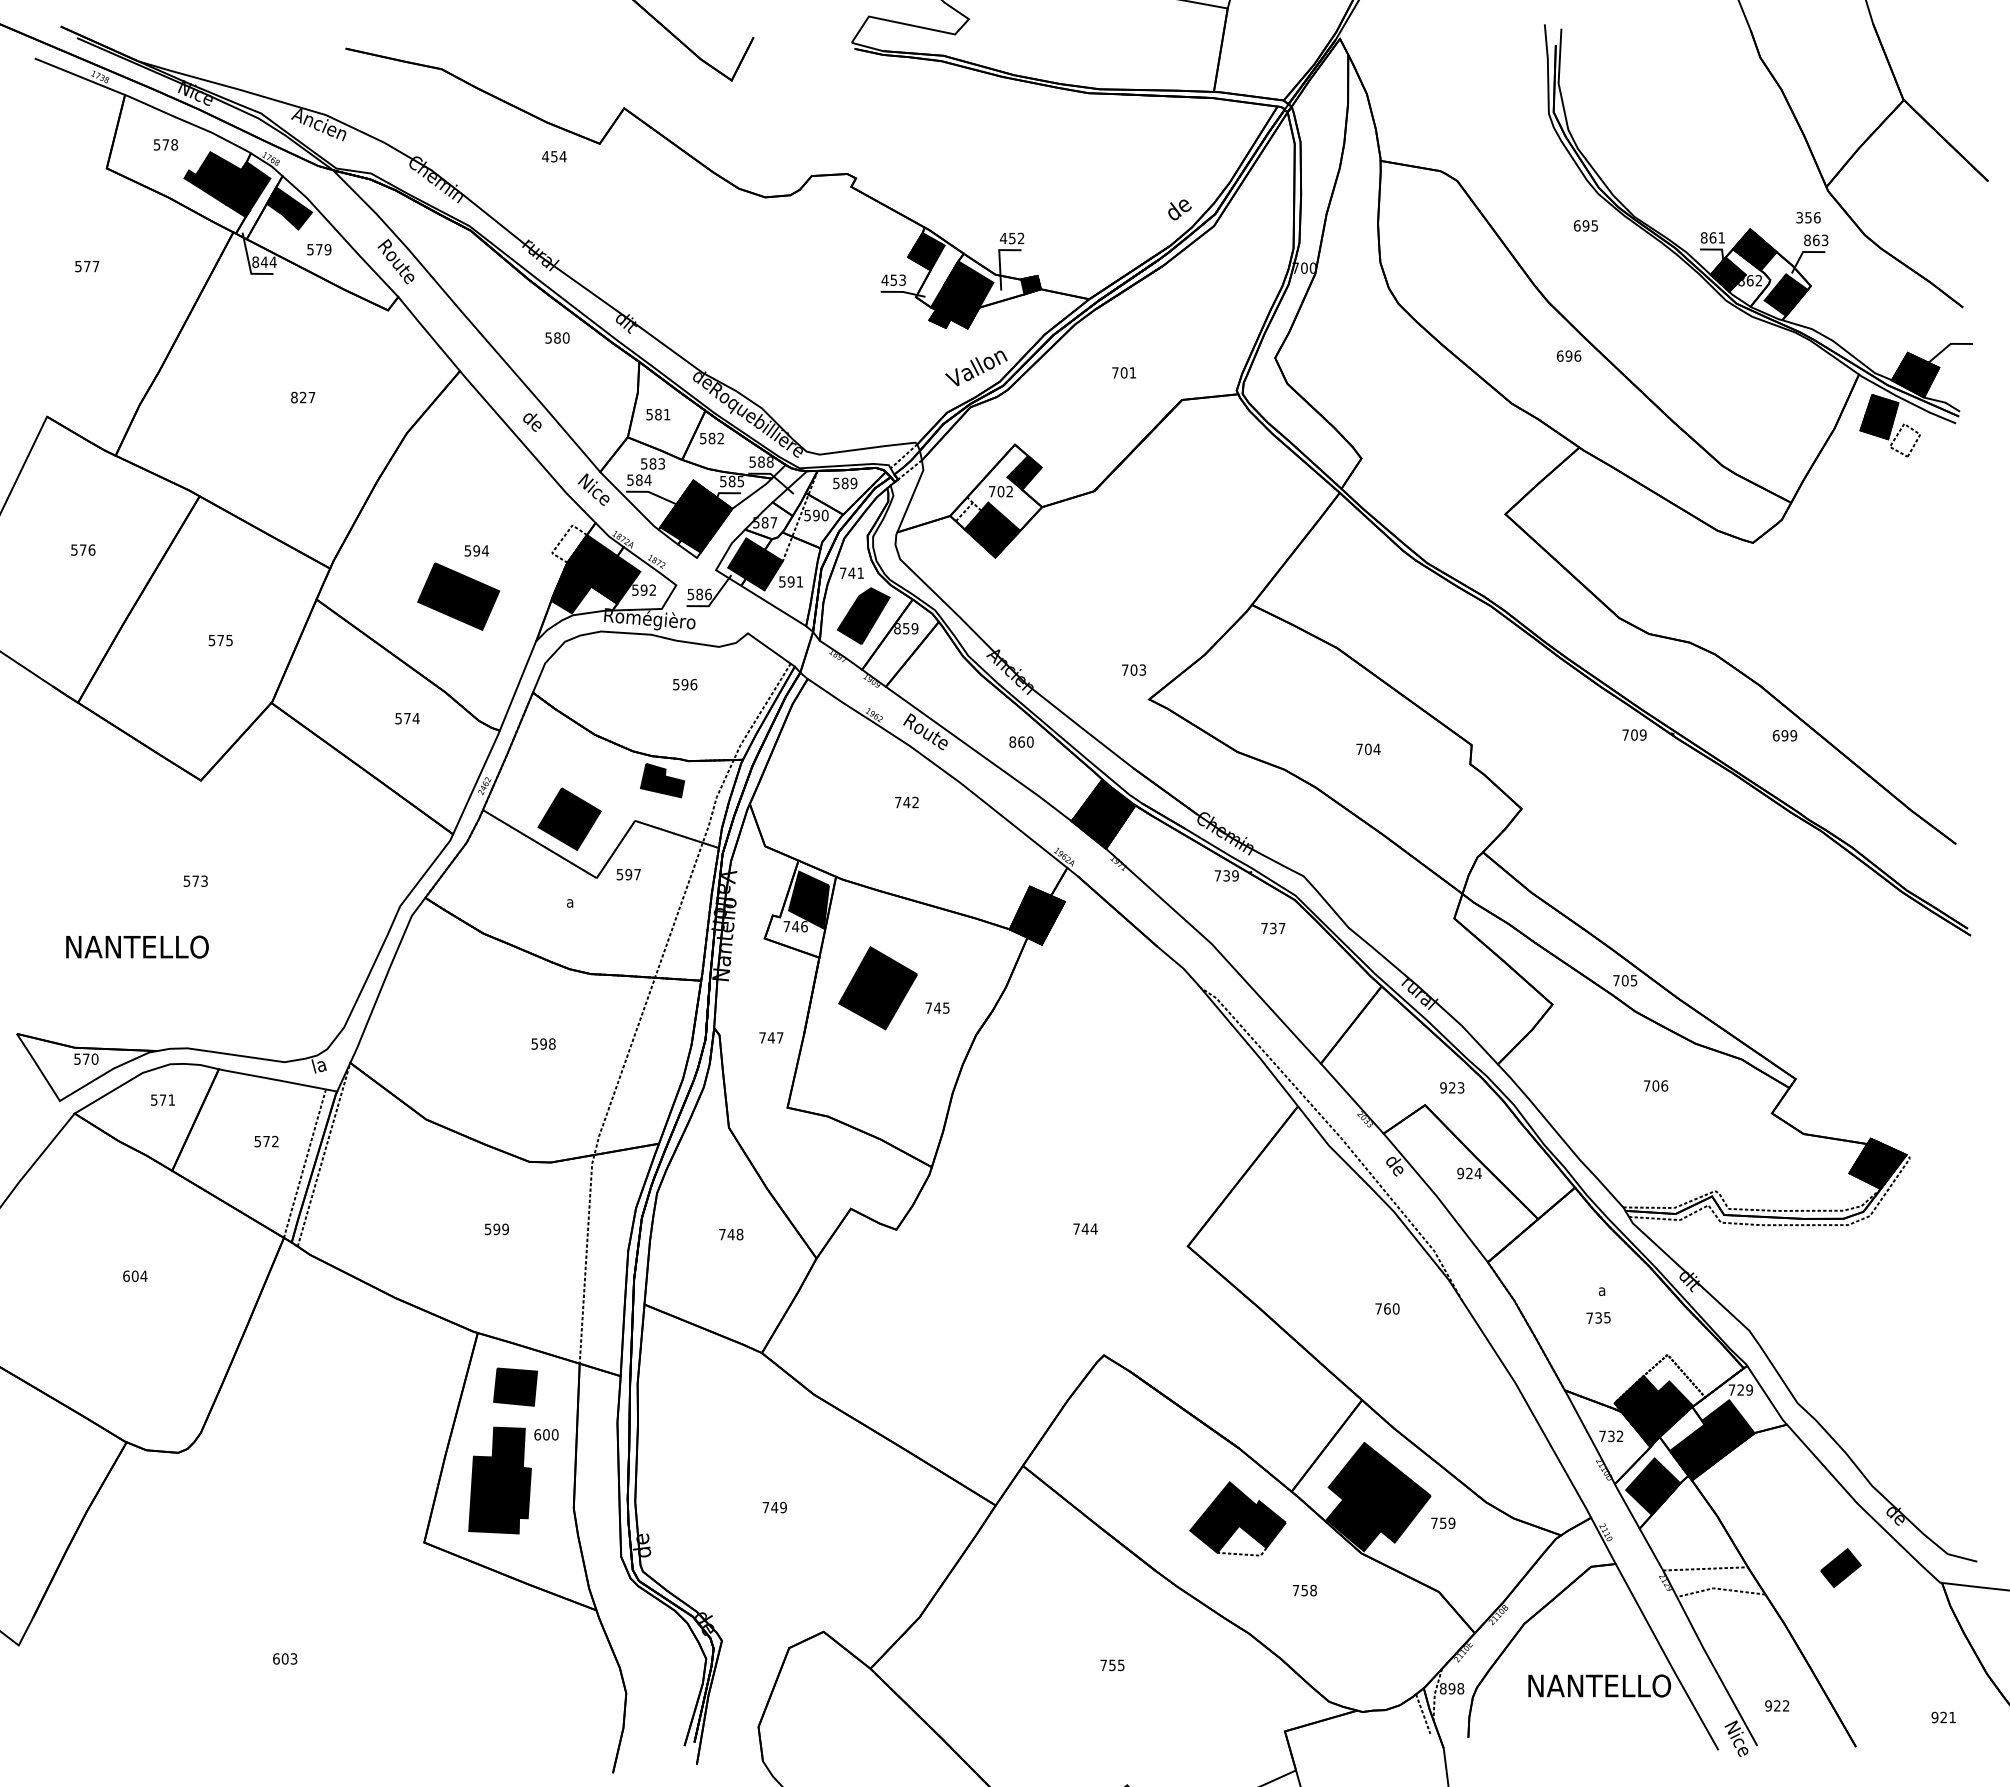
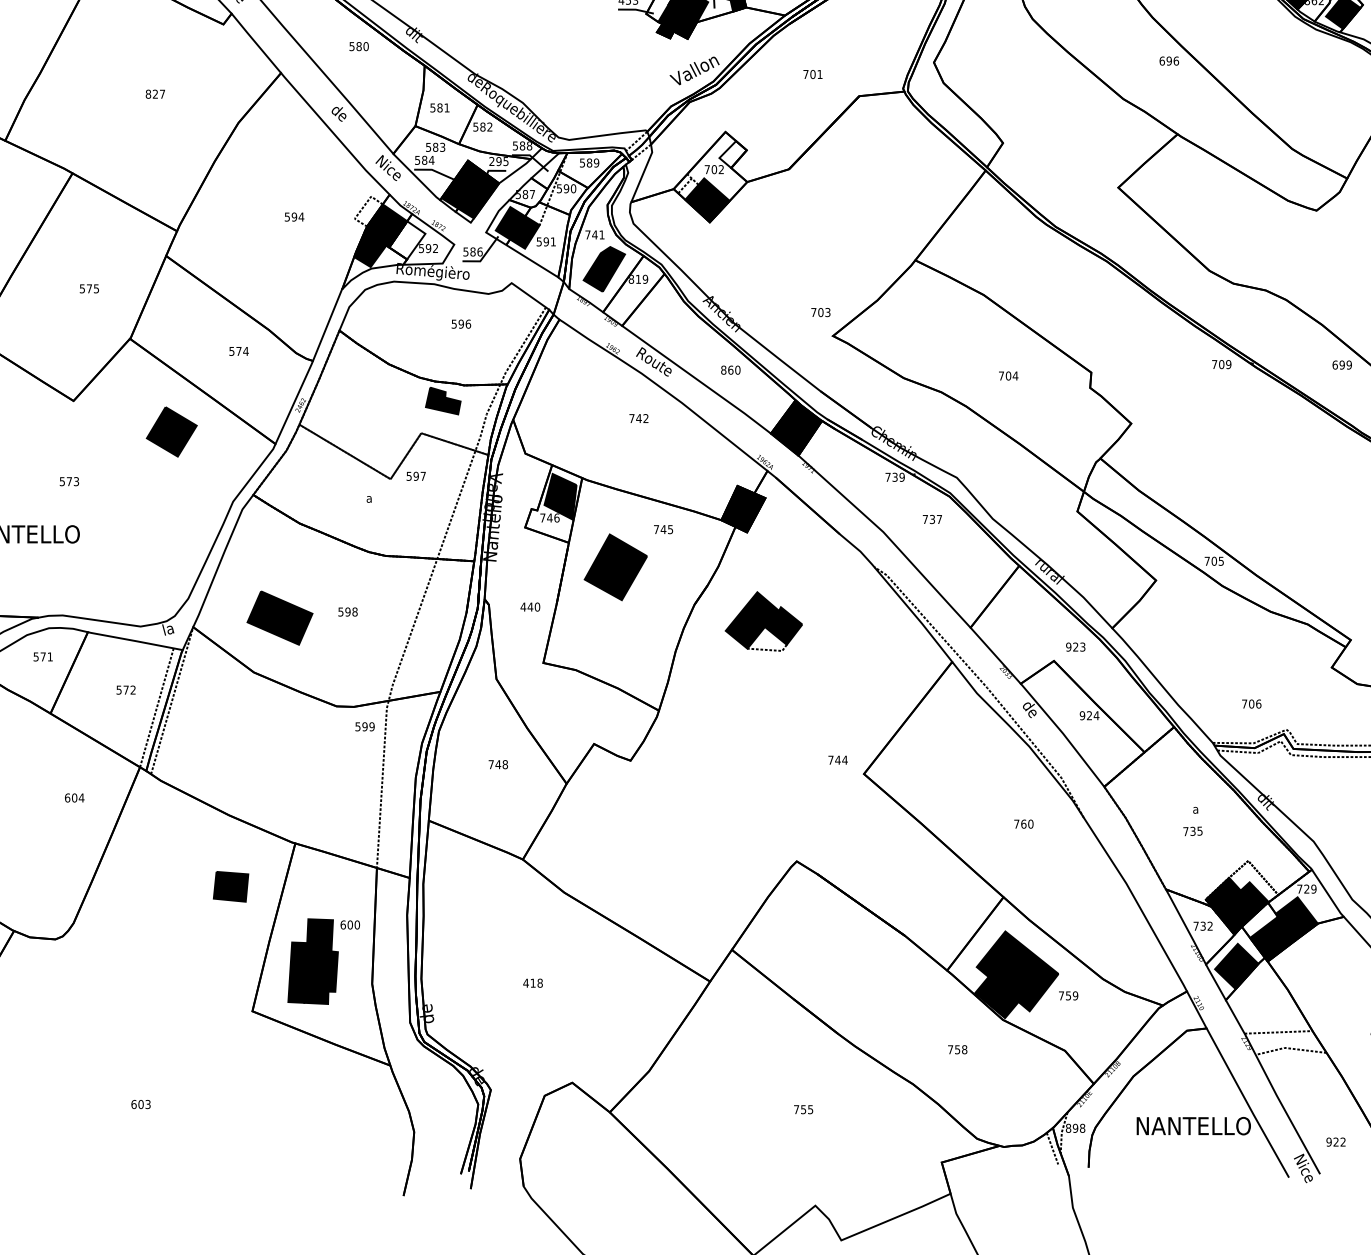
fill: (1024, 472) -> (733, 154), removed
text: (727, 481) -> (495, 161), 585 -> 295
fill: (617, 579) -> (407, 239), removed
part: (458, 596) -> (279, 617), moved
text: (906, 628) -> (638, 279), 859 -> 819
part: (569, 818) -> (171, 431), moved
text: (937, 1007) -> (663, 529), moved
text: (771, 1037) -> (530, 606), 747 -> 440
text: (1656, 1085) -> (1252, 703), moved
text: (1085, 1228) -> (838, 759), moved
text: (496, 1229) -> (364, 726), moved
text: (135, 1275) -> (74, 797), moved
part: (515, 1386) -> (231, 886), moved
text: (774, 1507) -> (532, 983), 749 -> 418
part: (1237, 1518) -> (763, 621), moved

